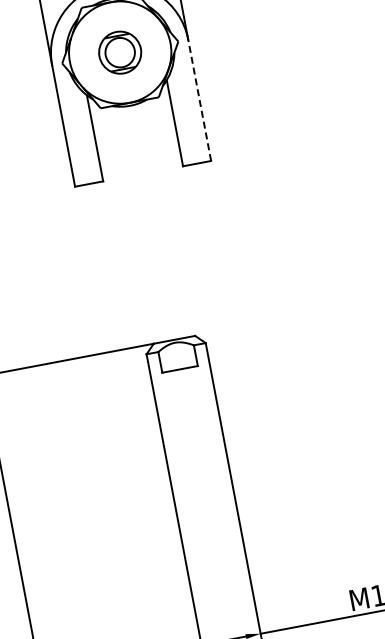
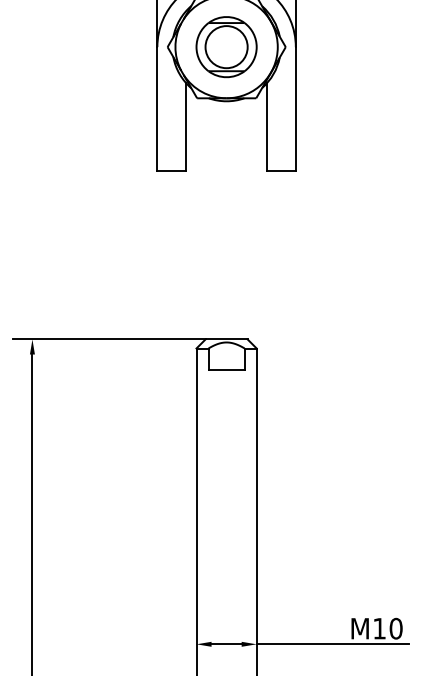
part: (120, 52) -> (226, 47), size x1.43
line: (199, 100) -> (295, 108), dashed -> solid

